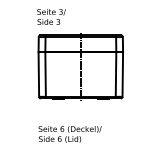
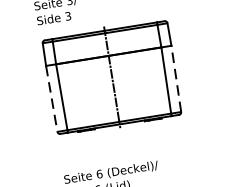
line: (122, 74) -> (175, 78), solid -> dashed
line: (38, 75) -> (51, 100), solid -> dashed

